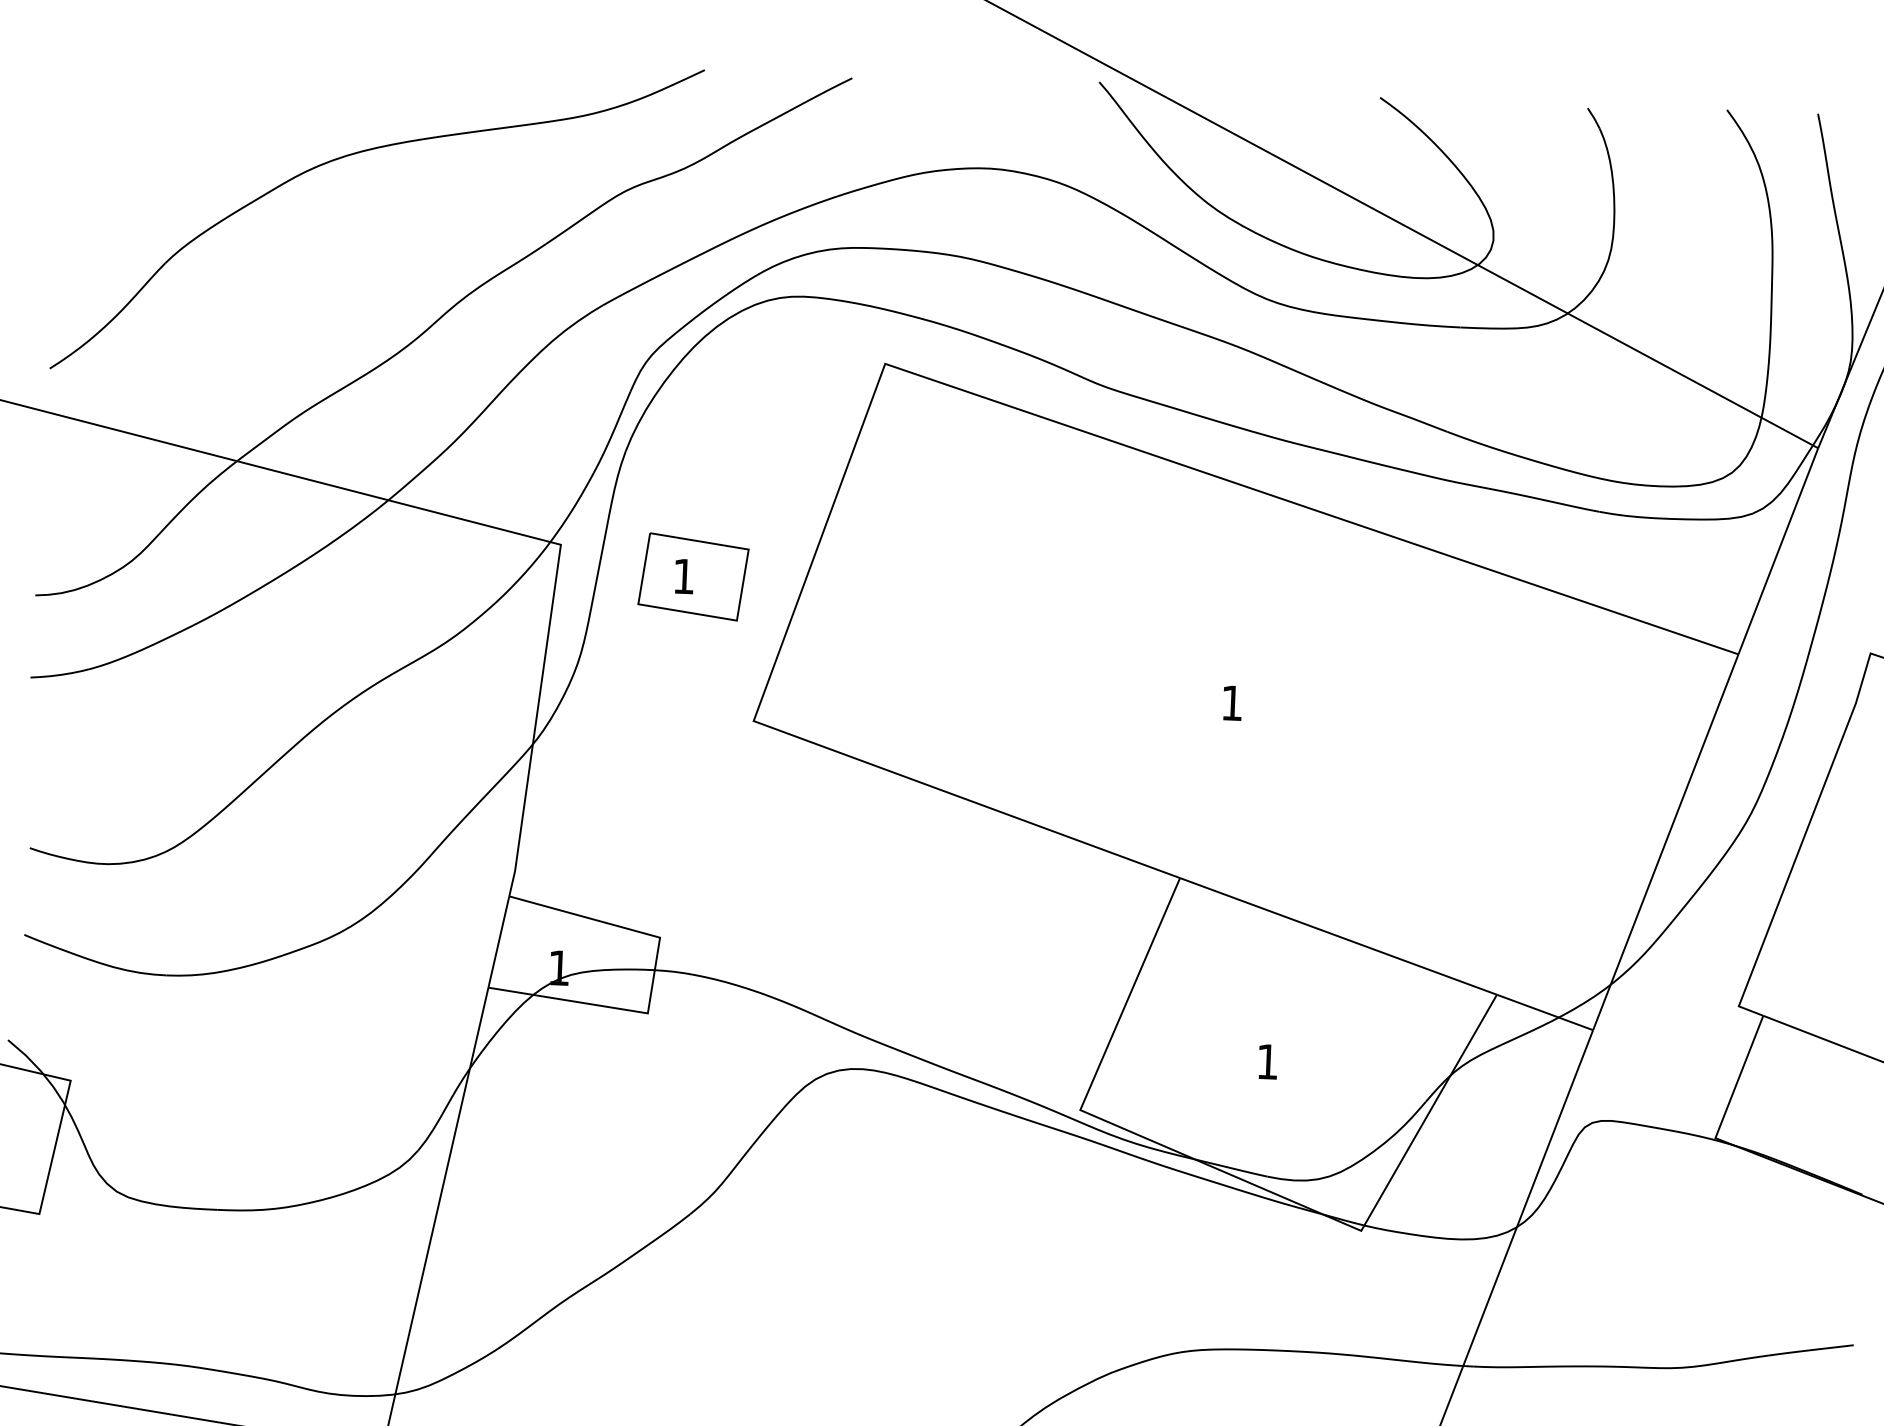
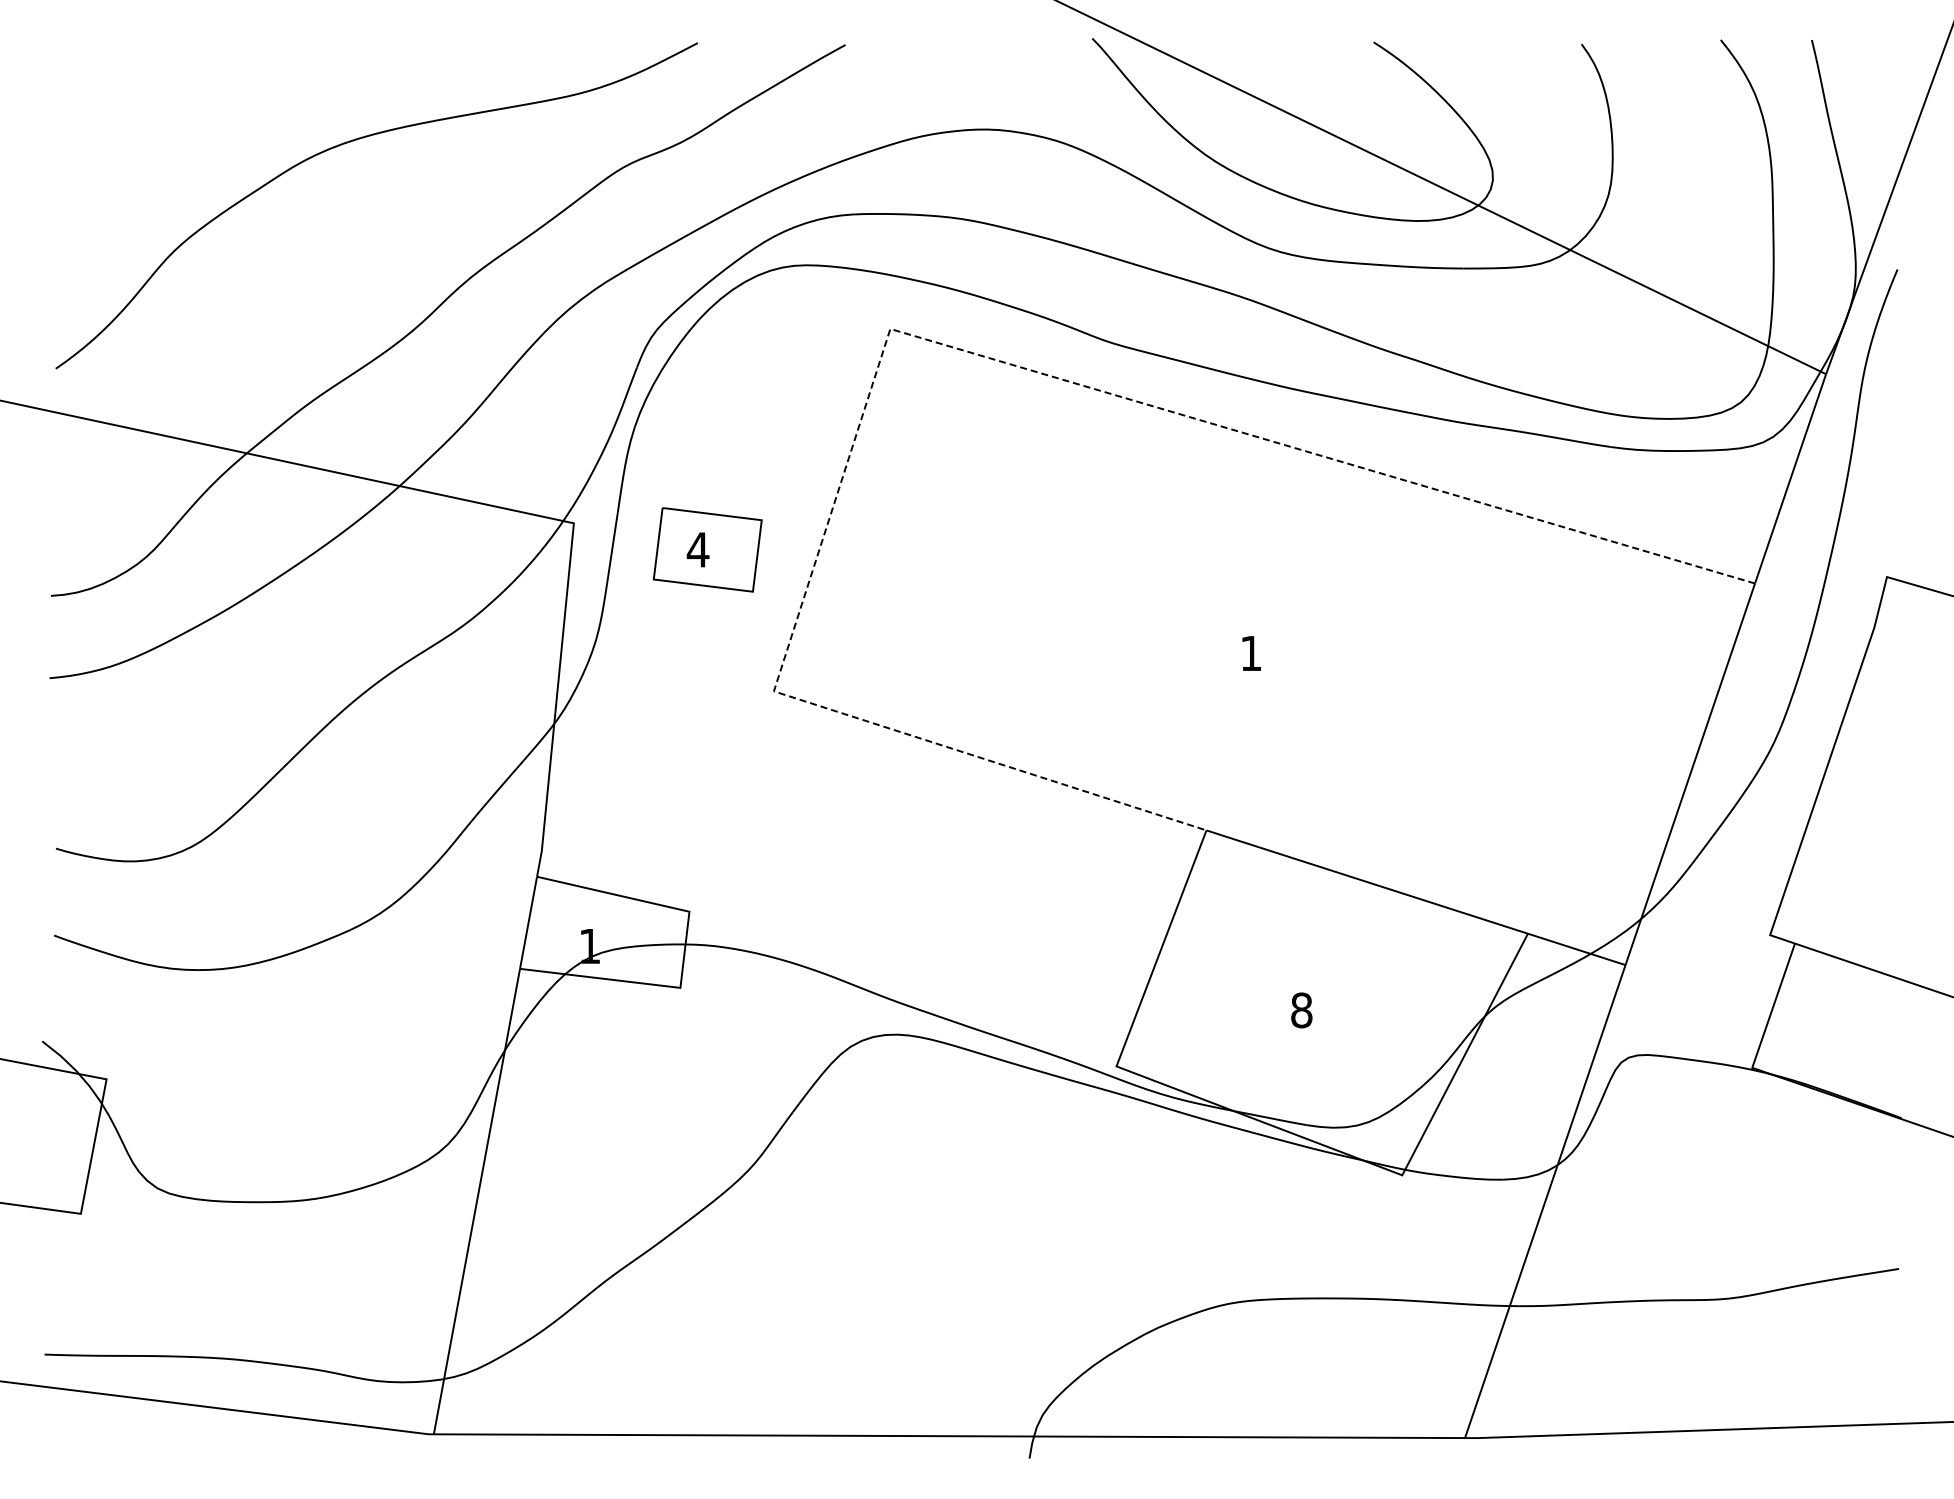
line: (915, 374) -> (921, 338), solid -> dashed
text: (683, 576) -> (697, 549), 1 -> 4
text: (1267, 1061) -> (1301, 1010), 1 -> 8

